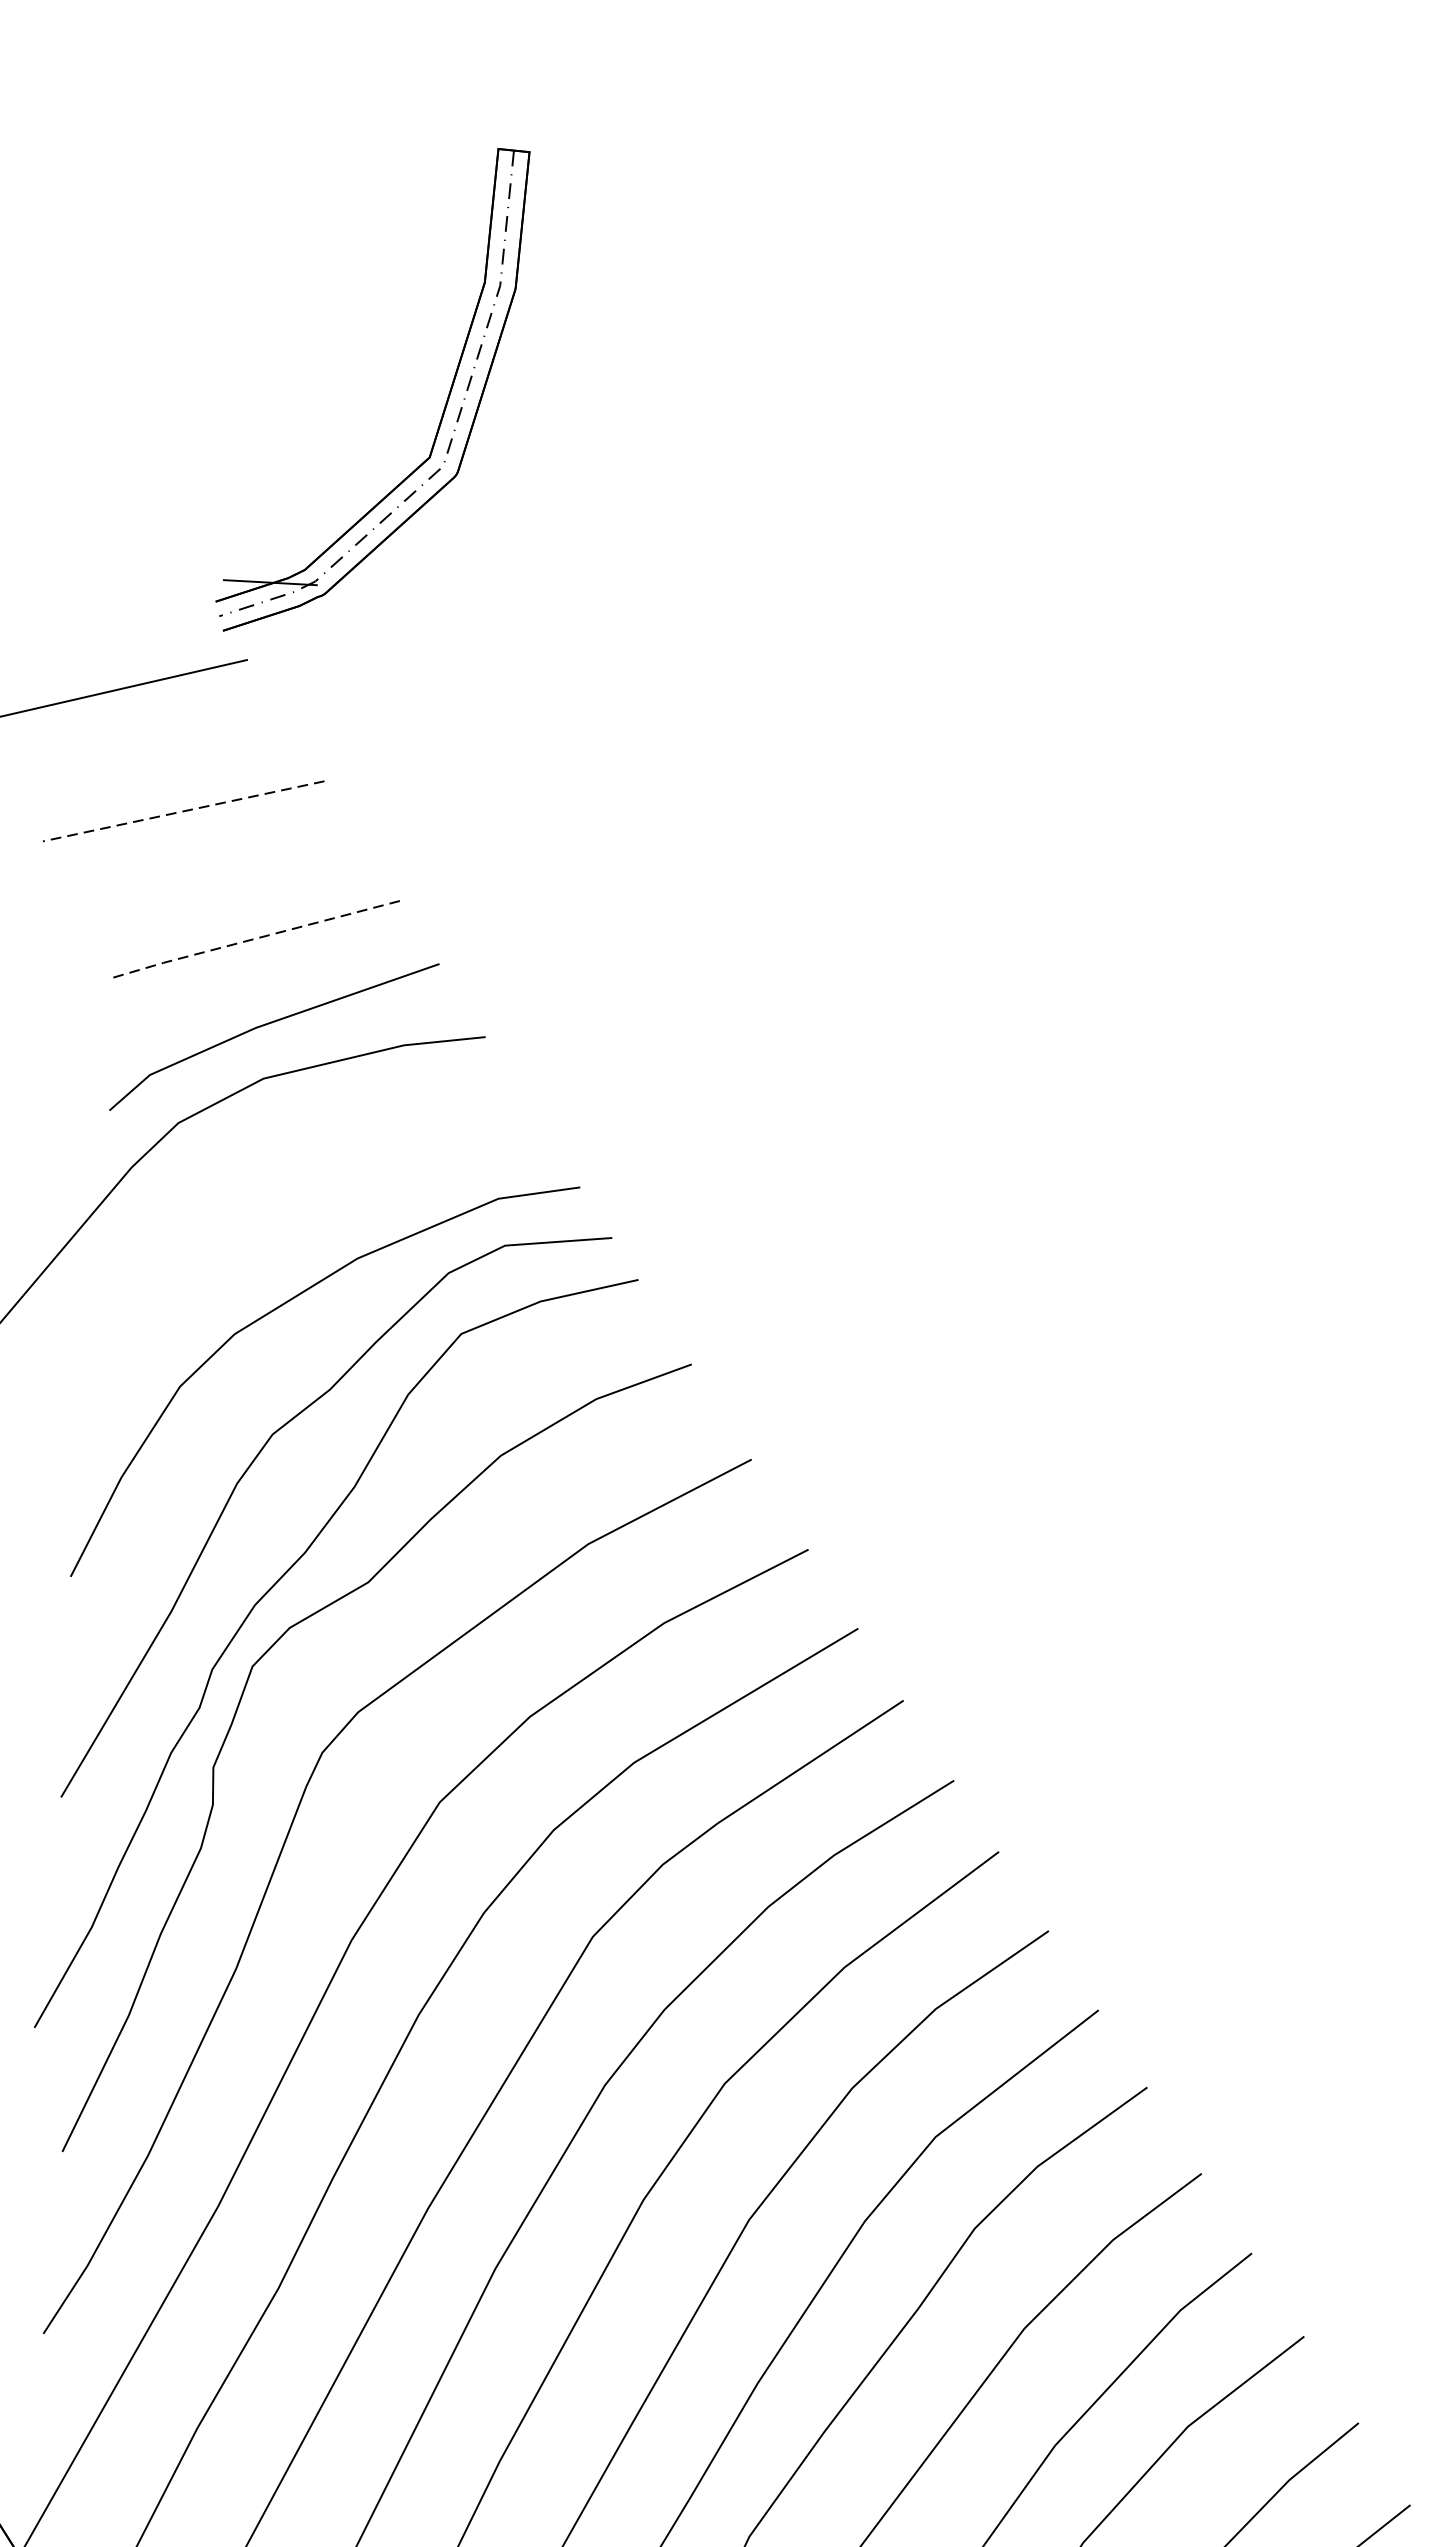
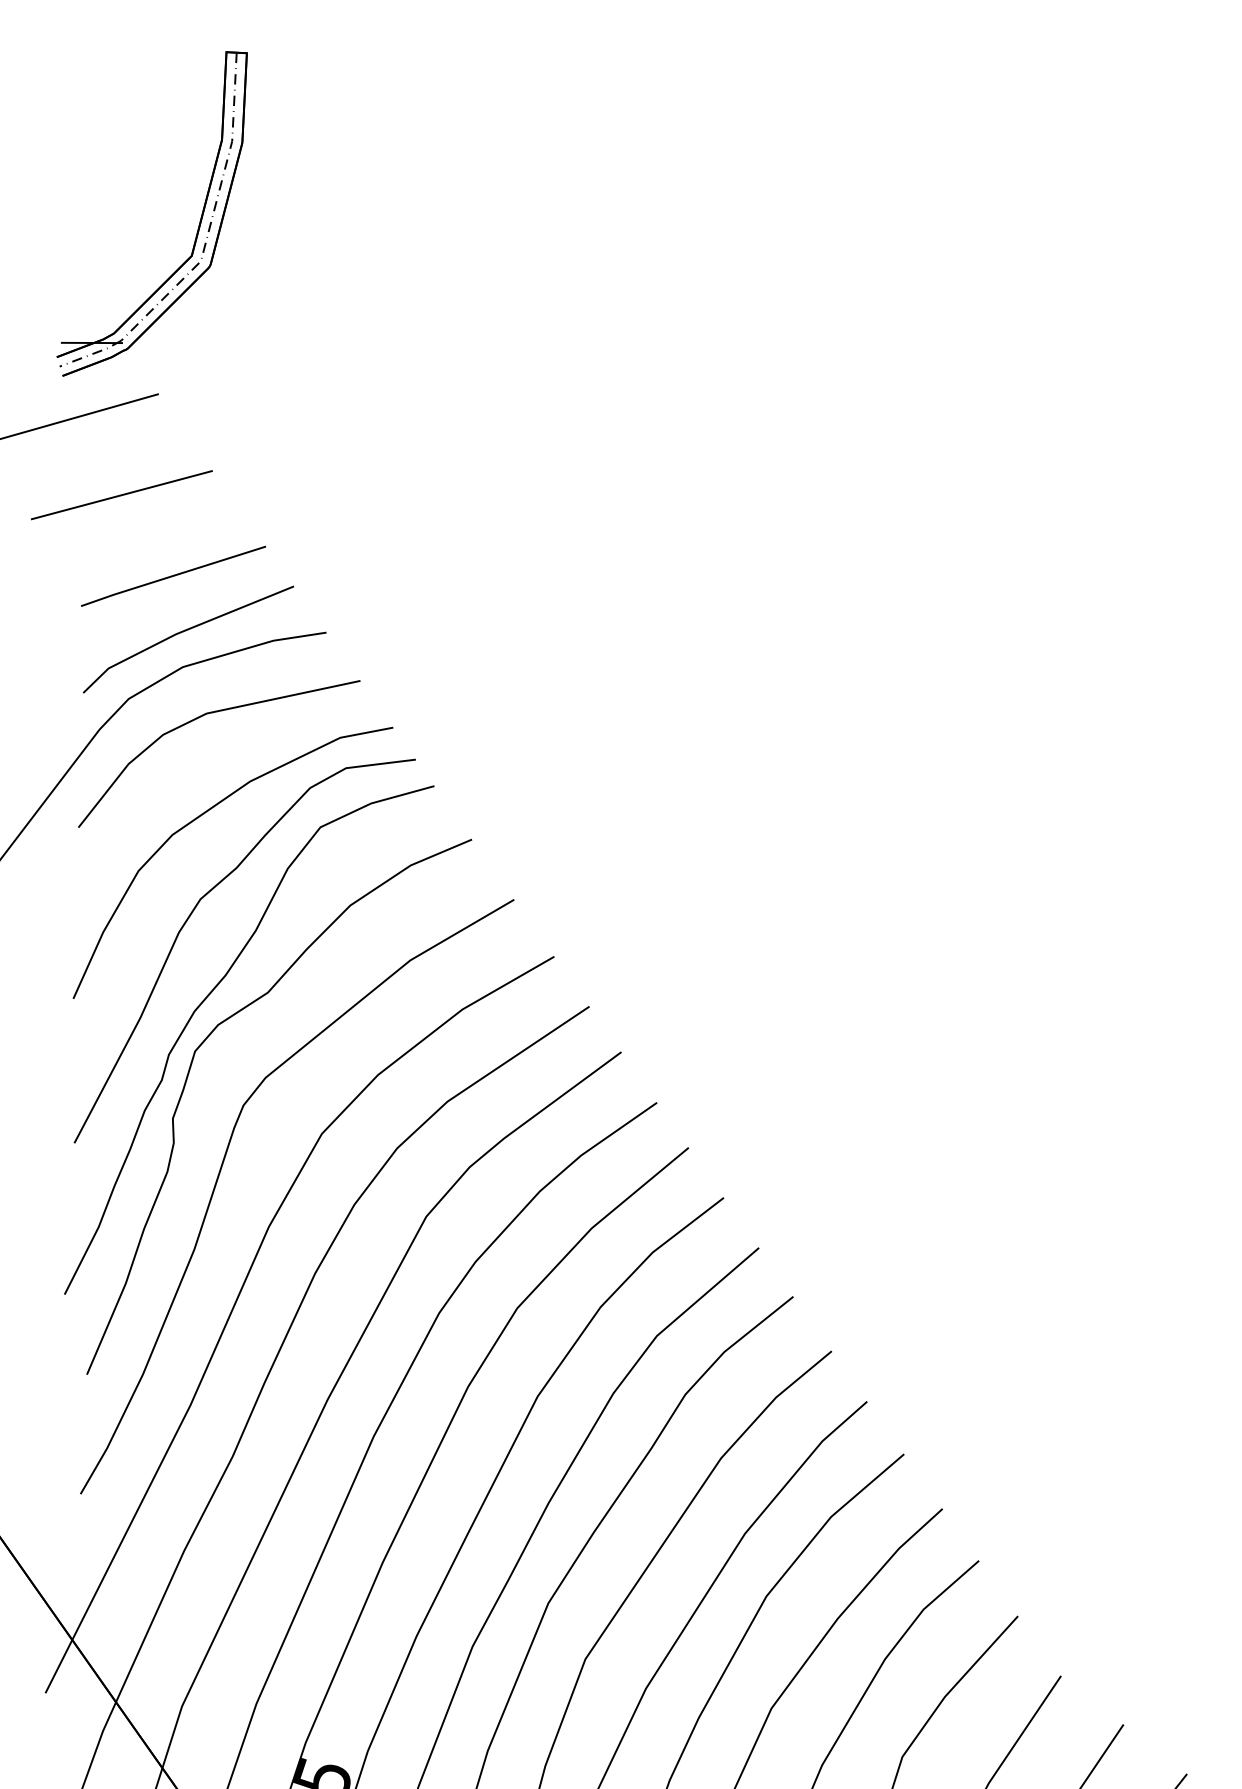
part: (442, 411) -> (198, 225), moved
line: (183, 811) -> (121, 495), dashed -> solid
line: (254, 939) -> (172, 576), dashed -> solid
line: (288, 1157) -> (201, 717), added

